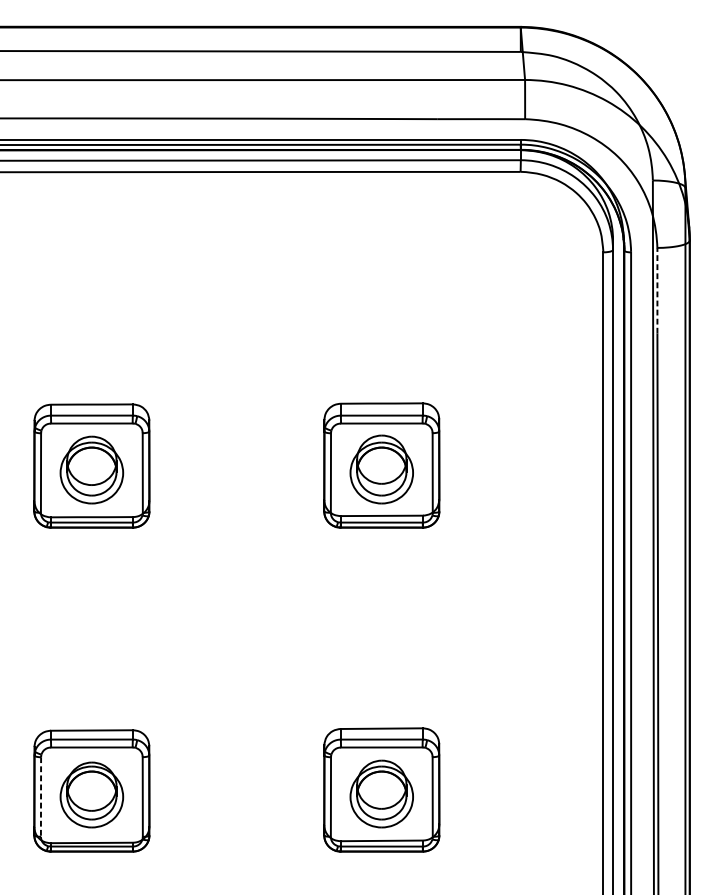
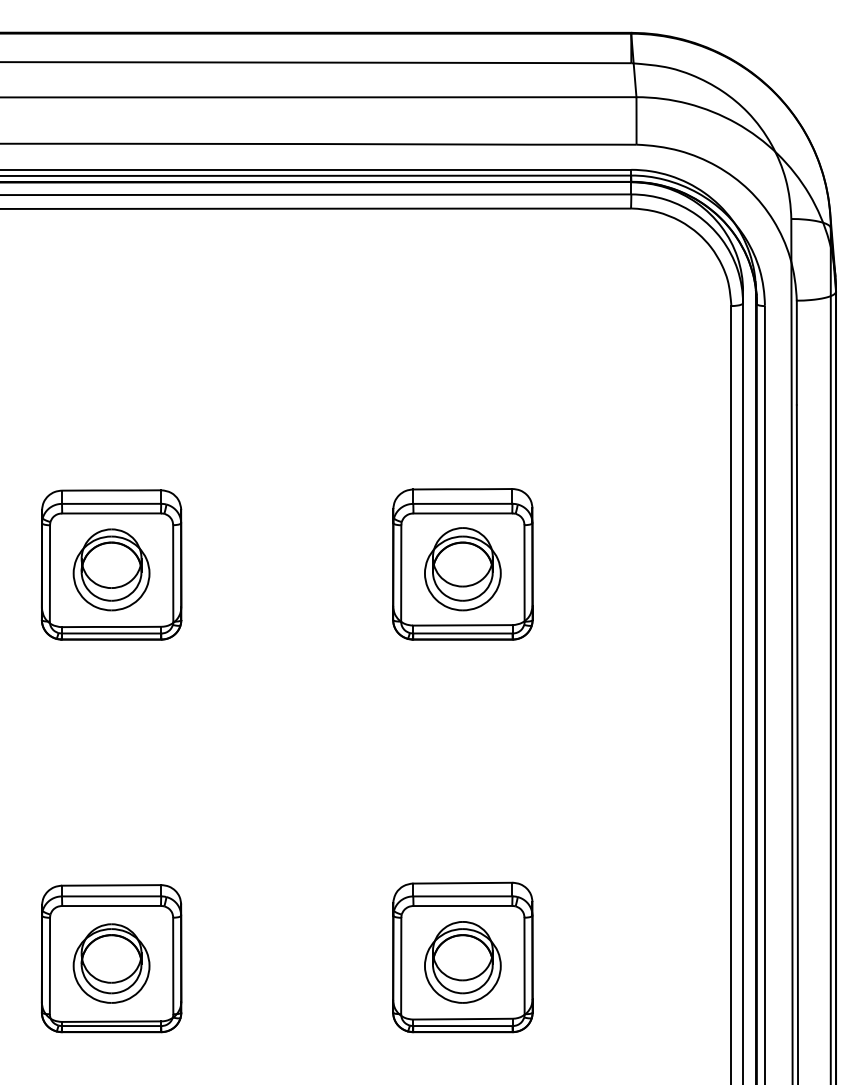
line: (657, 290) -> (796, 352), dashed -> solid
line: (40, 797) -> (49, 966), dashed -> solid

